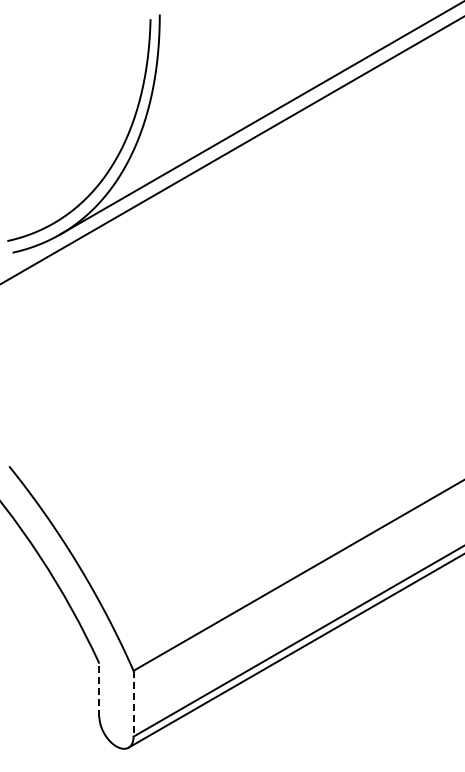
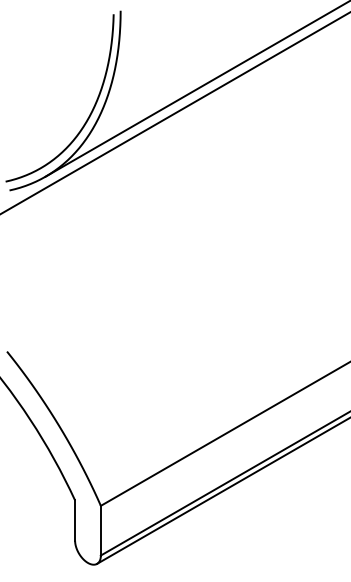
line: (99, 690) -> (75, 520), dashed -> solid
line: (133, 703) -> (100, 530), dashed -> solid

